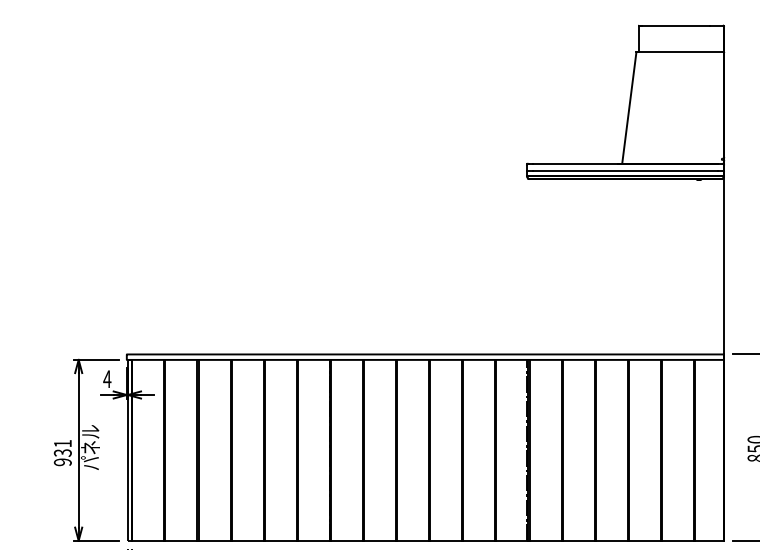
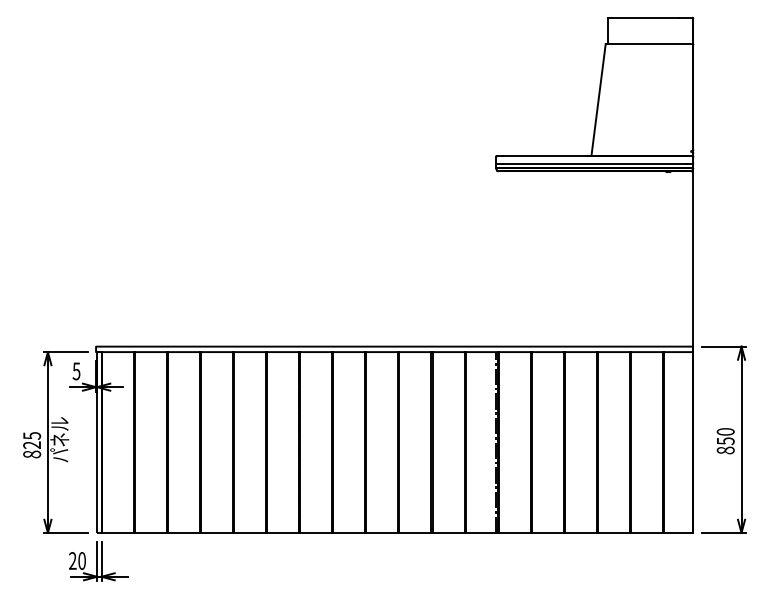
text: (107, 379) -> (76, 371), 4 -> 5
text: (63, 453) -> (32, 445), 931 -> 825

